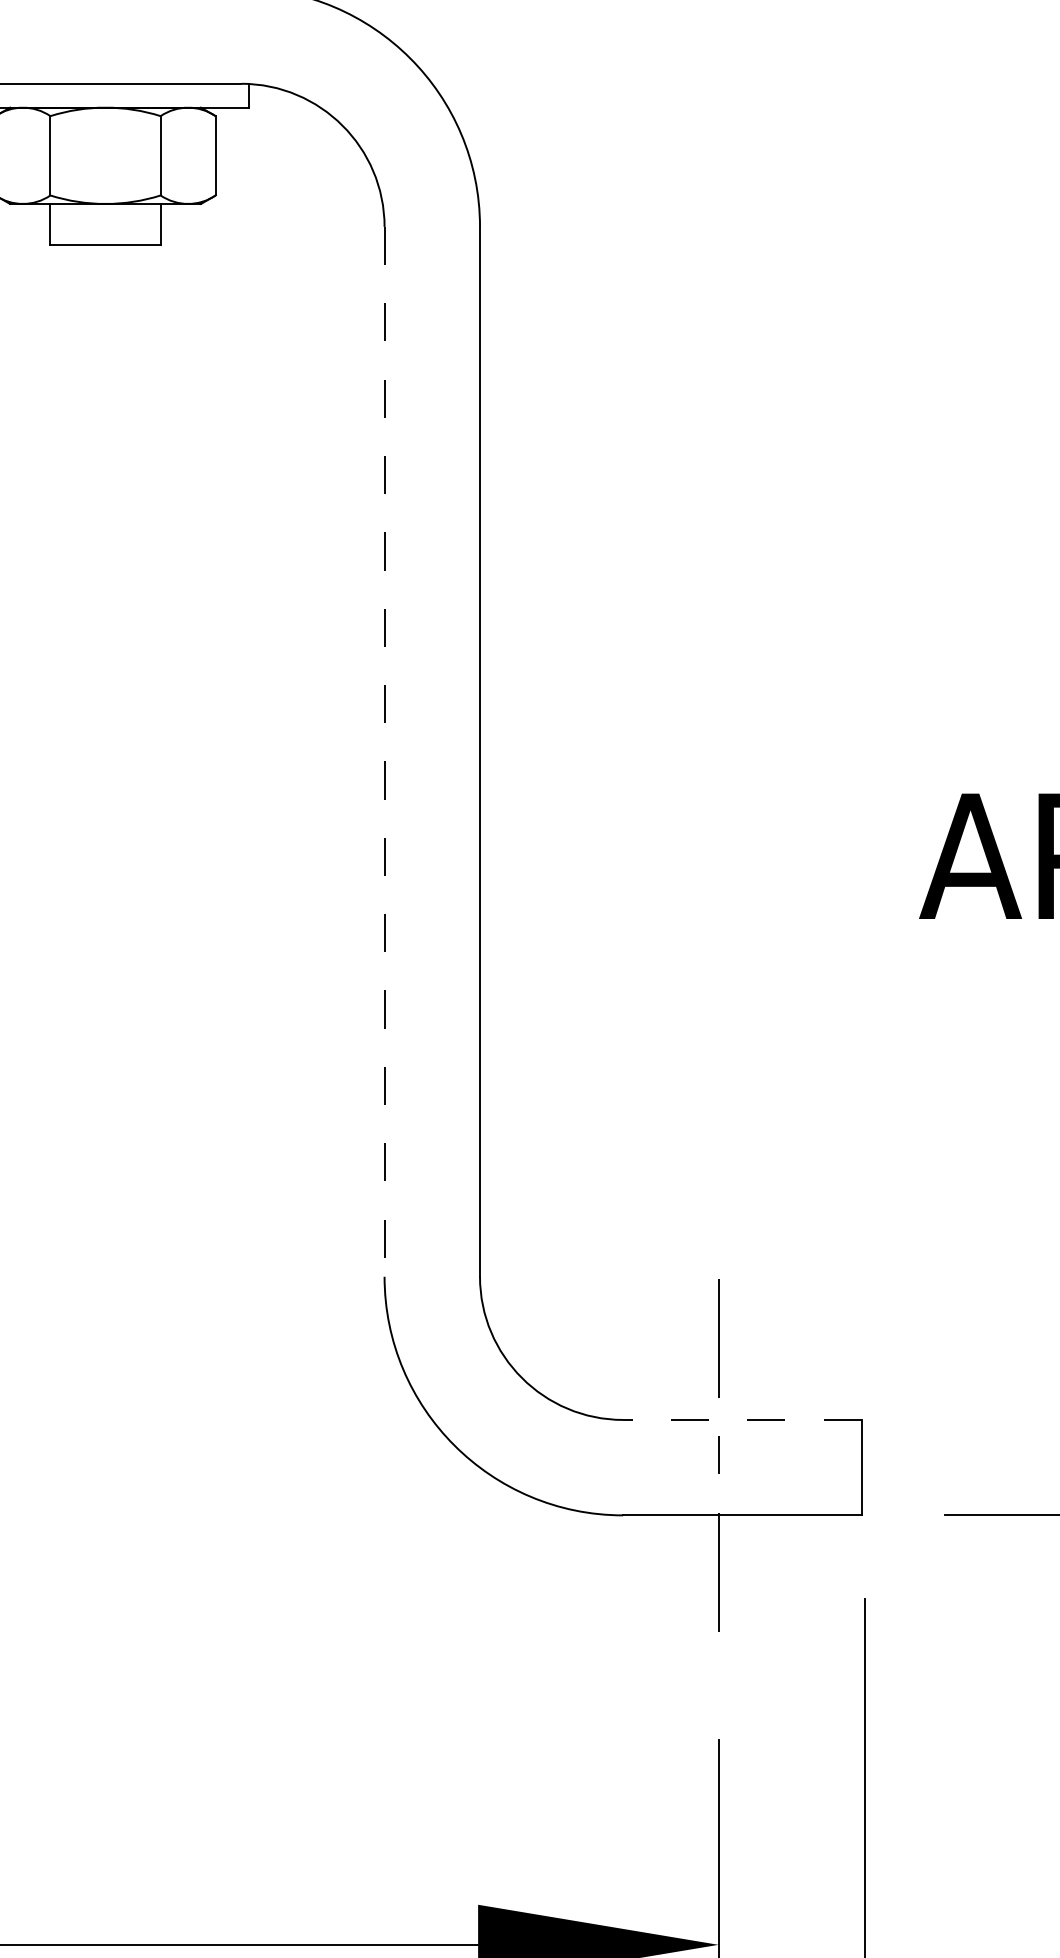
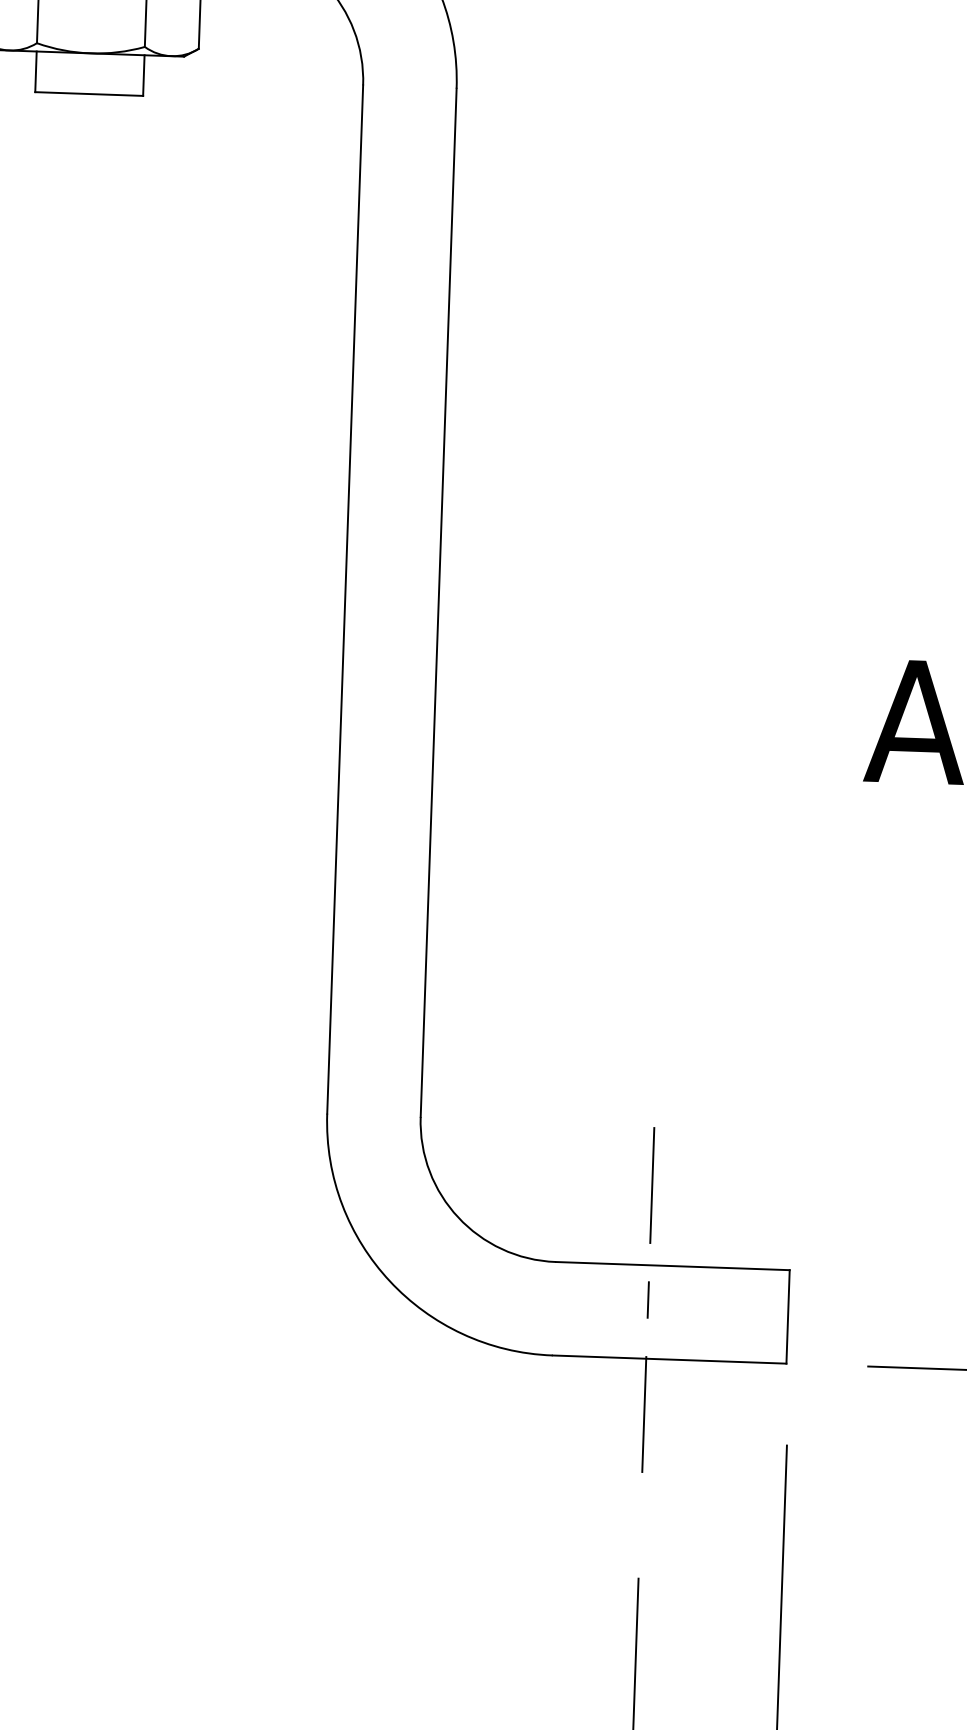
line: (384, 751) -> (345, 599), dashed -> solid
line: (741, 1419) -> (671, 1265), dashed -> solid

